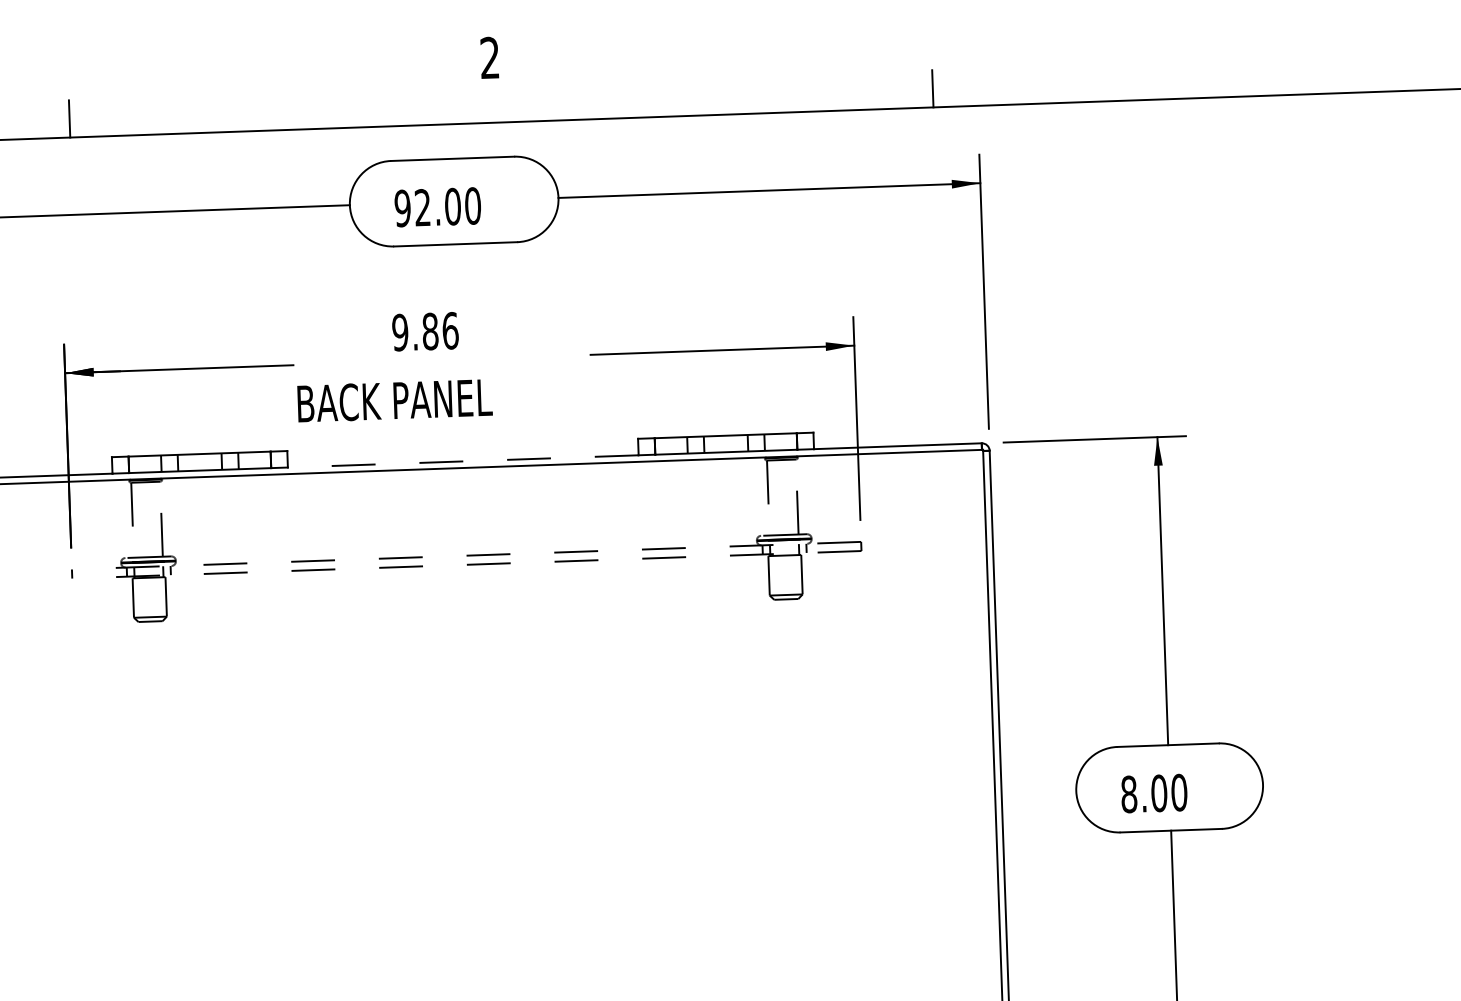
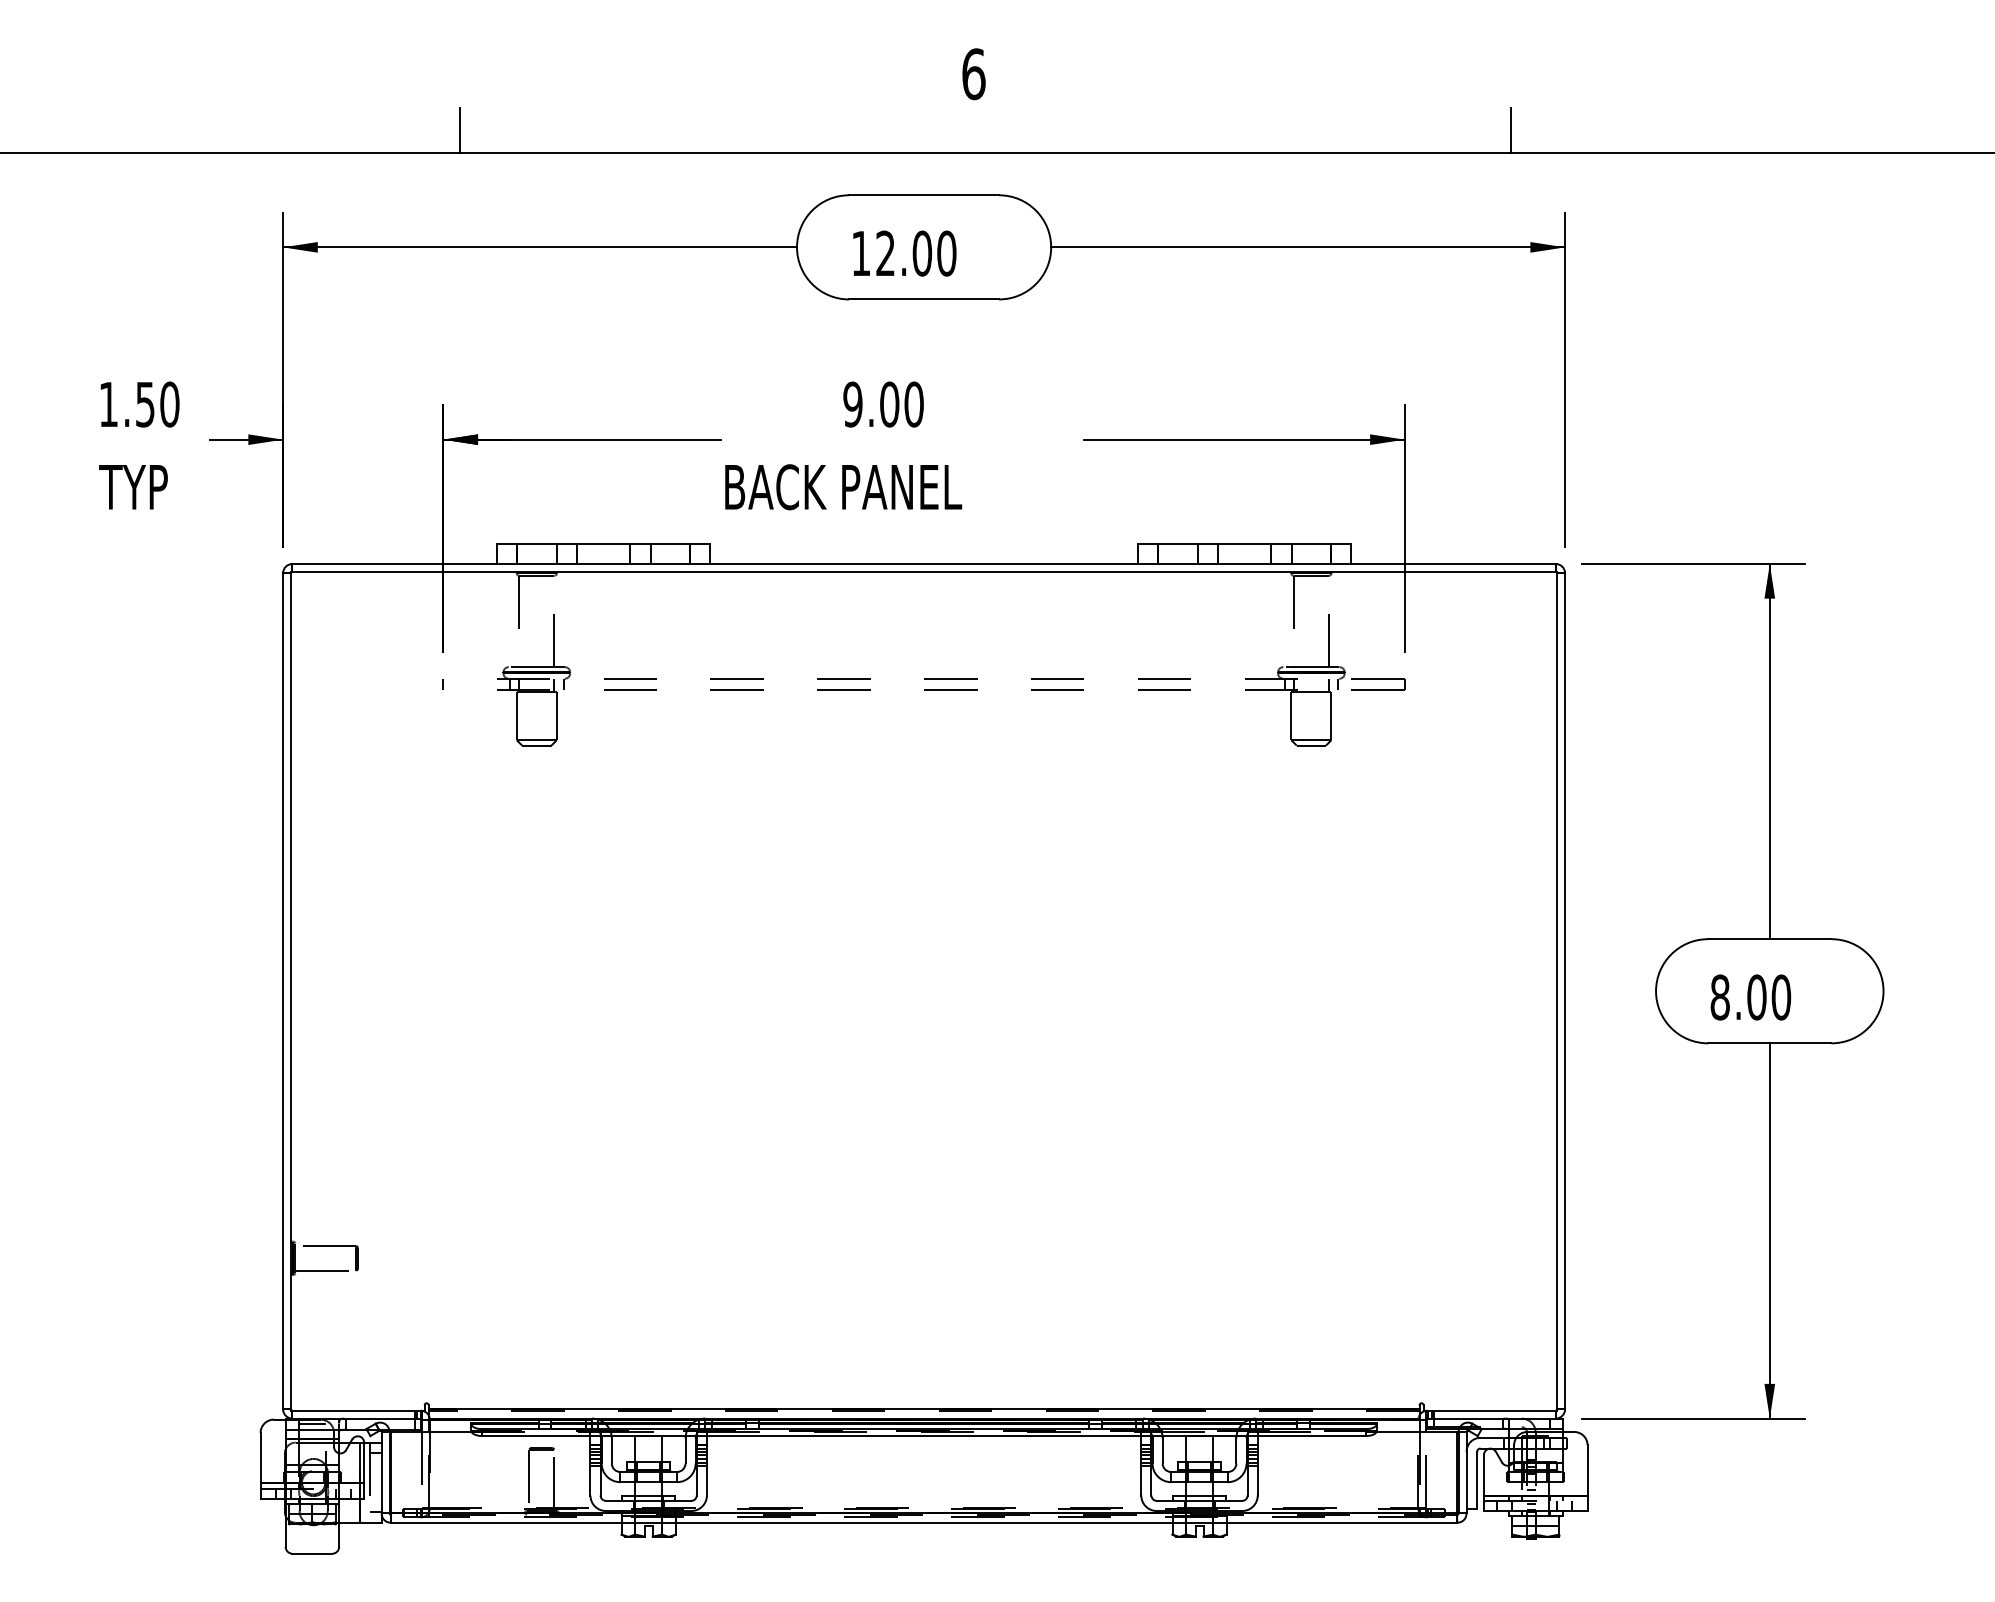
text: (489, 58) -> (973, 74), 2 -> 6
text: (402, 208) -> (860, 253), 92.00 -> 12.00
text: (440, 331) -> (901, 404), 9.86 -> 9.00
line: (463, 461) -> (924, 563), dashed -> solid

